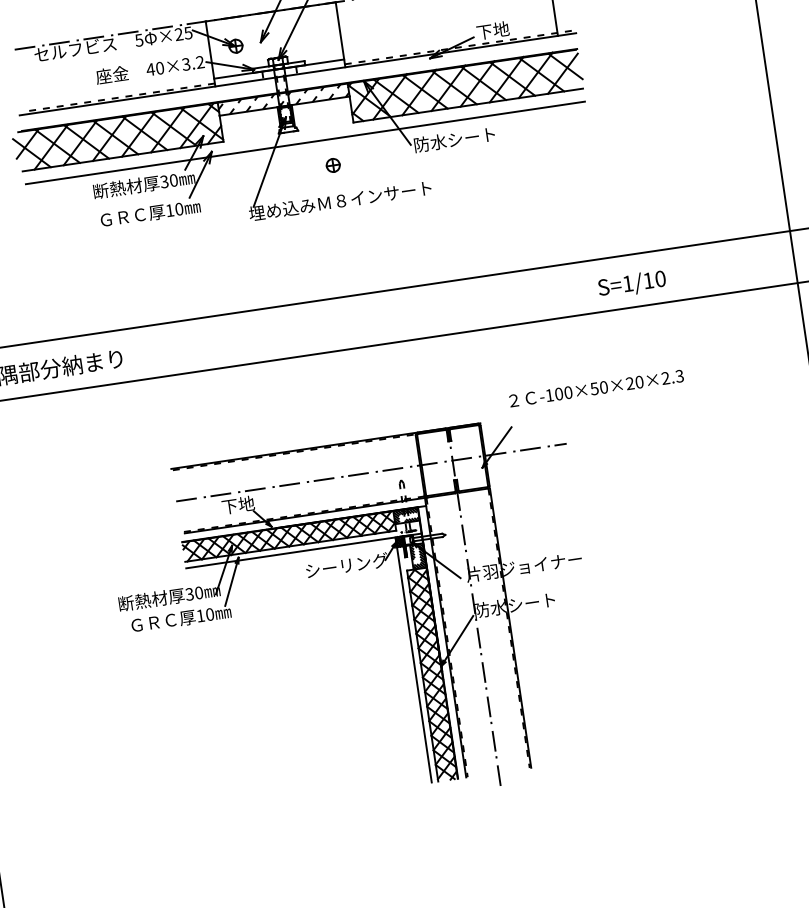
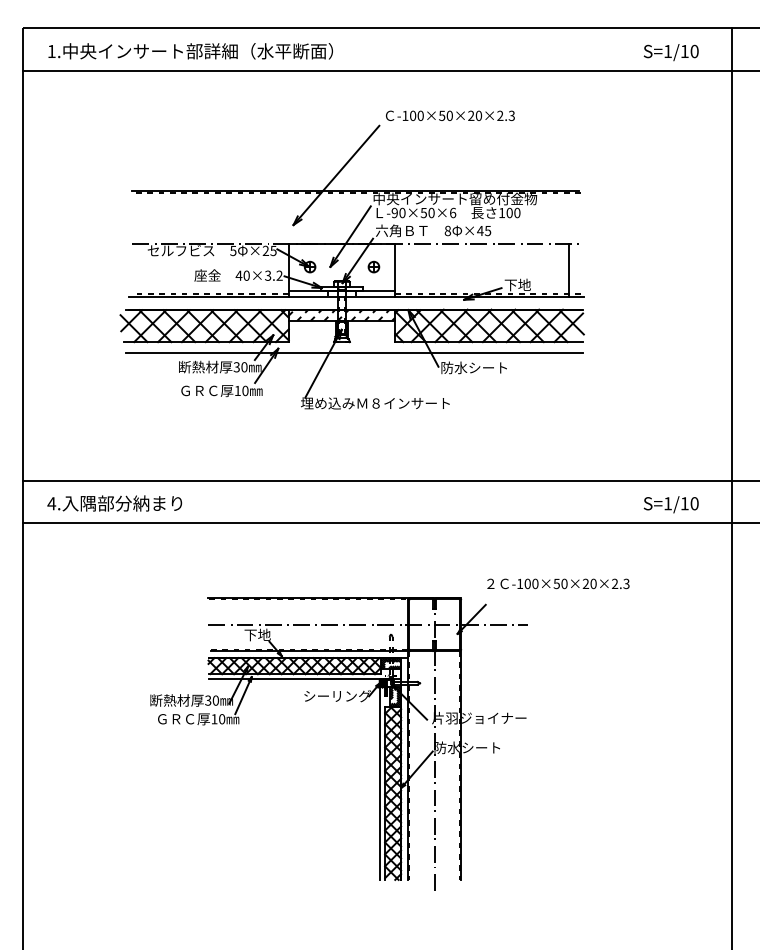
part: (332, 164) -> (373, 266), moved
text: (631, 284) -> (670, 504), moved

